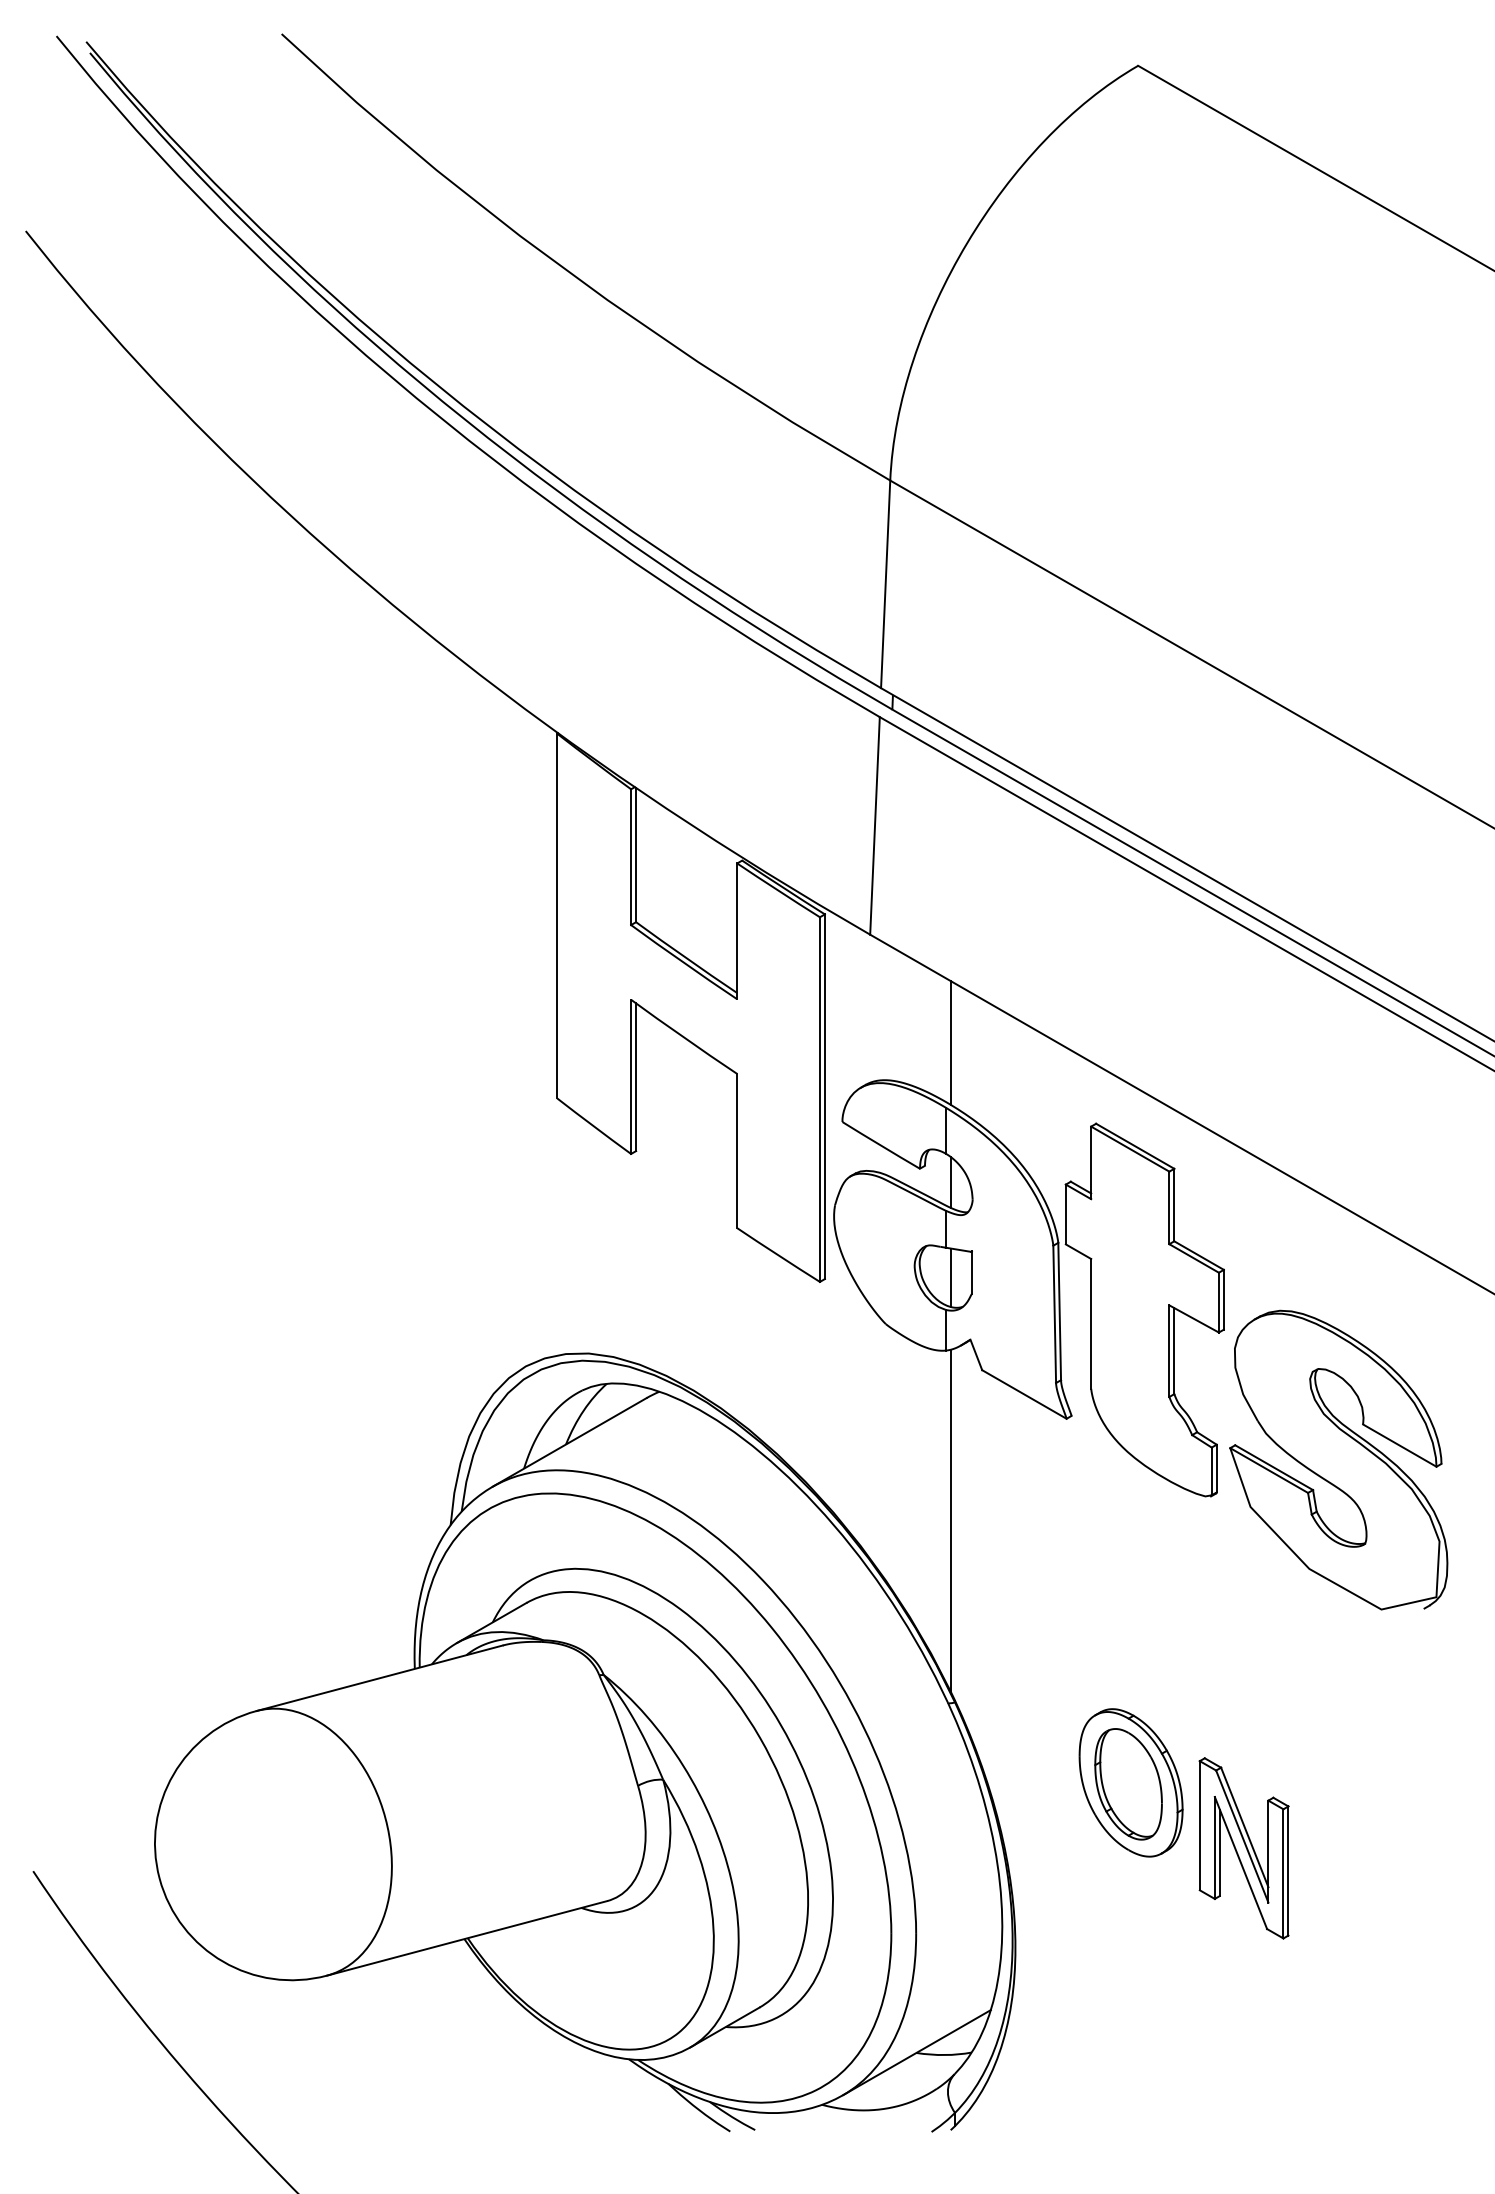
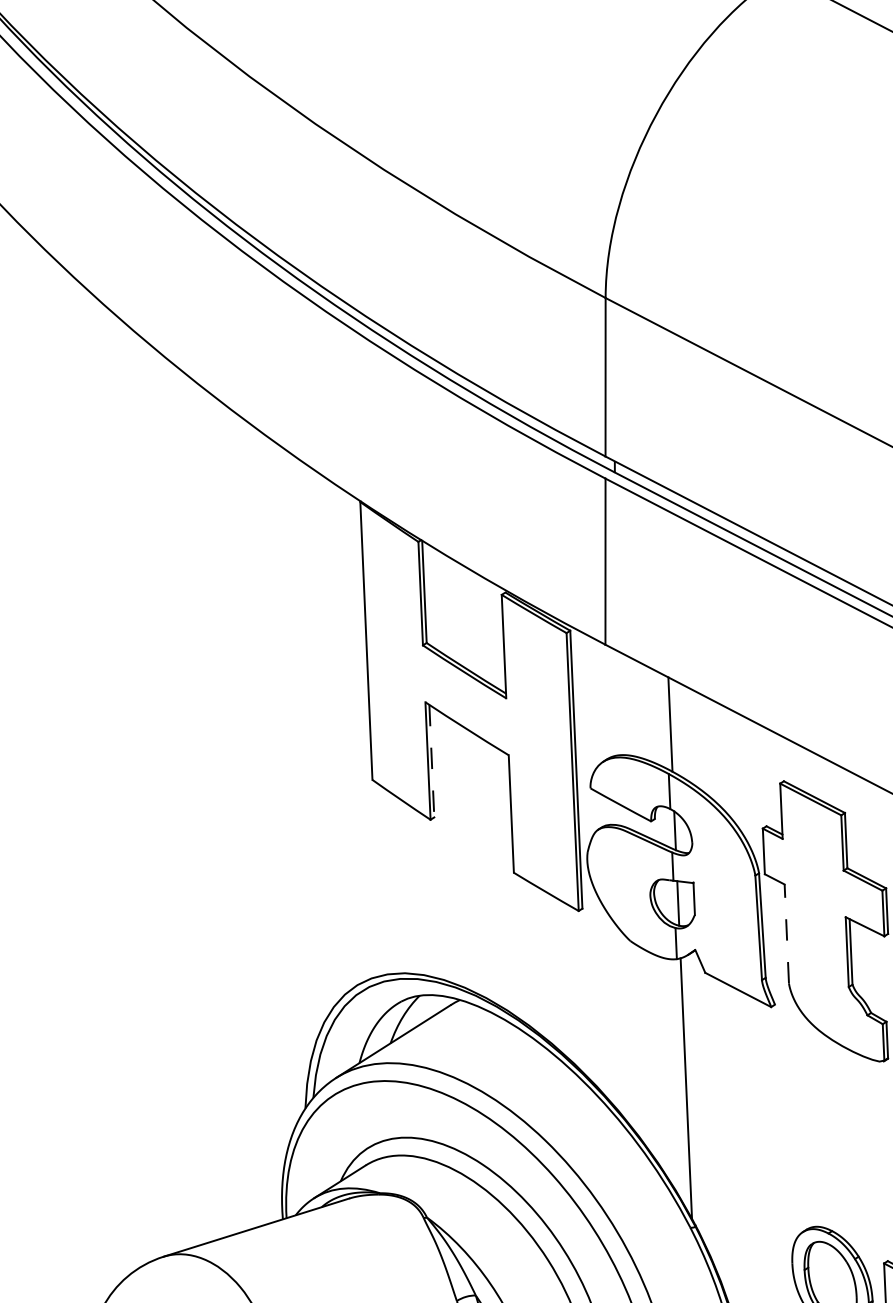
line: (636, 1077) -> (432, 761), solid -> dashed
line: (1091, 1323) -> (787, 933), solid -> dashed

